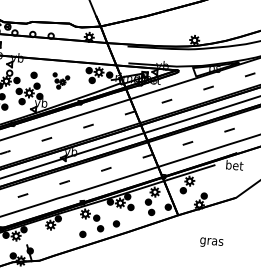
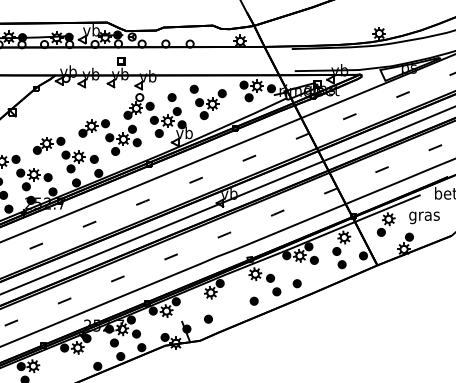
part: (60, 81) -> (207, 102), size x1.67
text: (211, 242) -> (424, 217), moved
part: (47, 244) -> (208, 318), added

